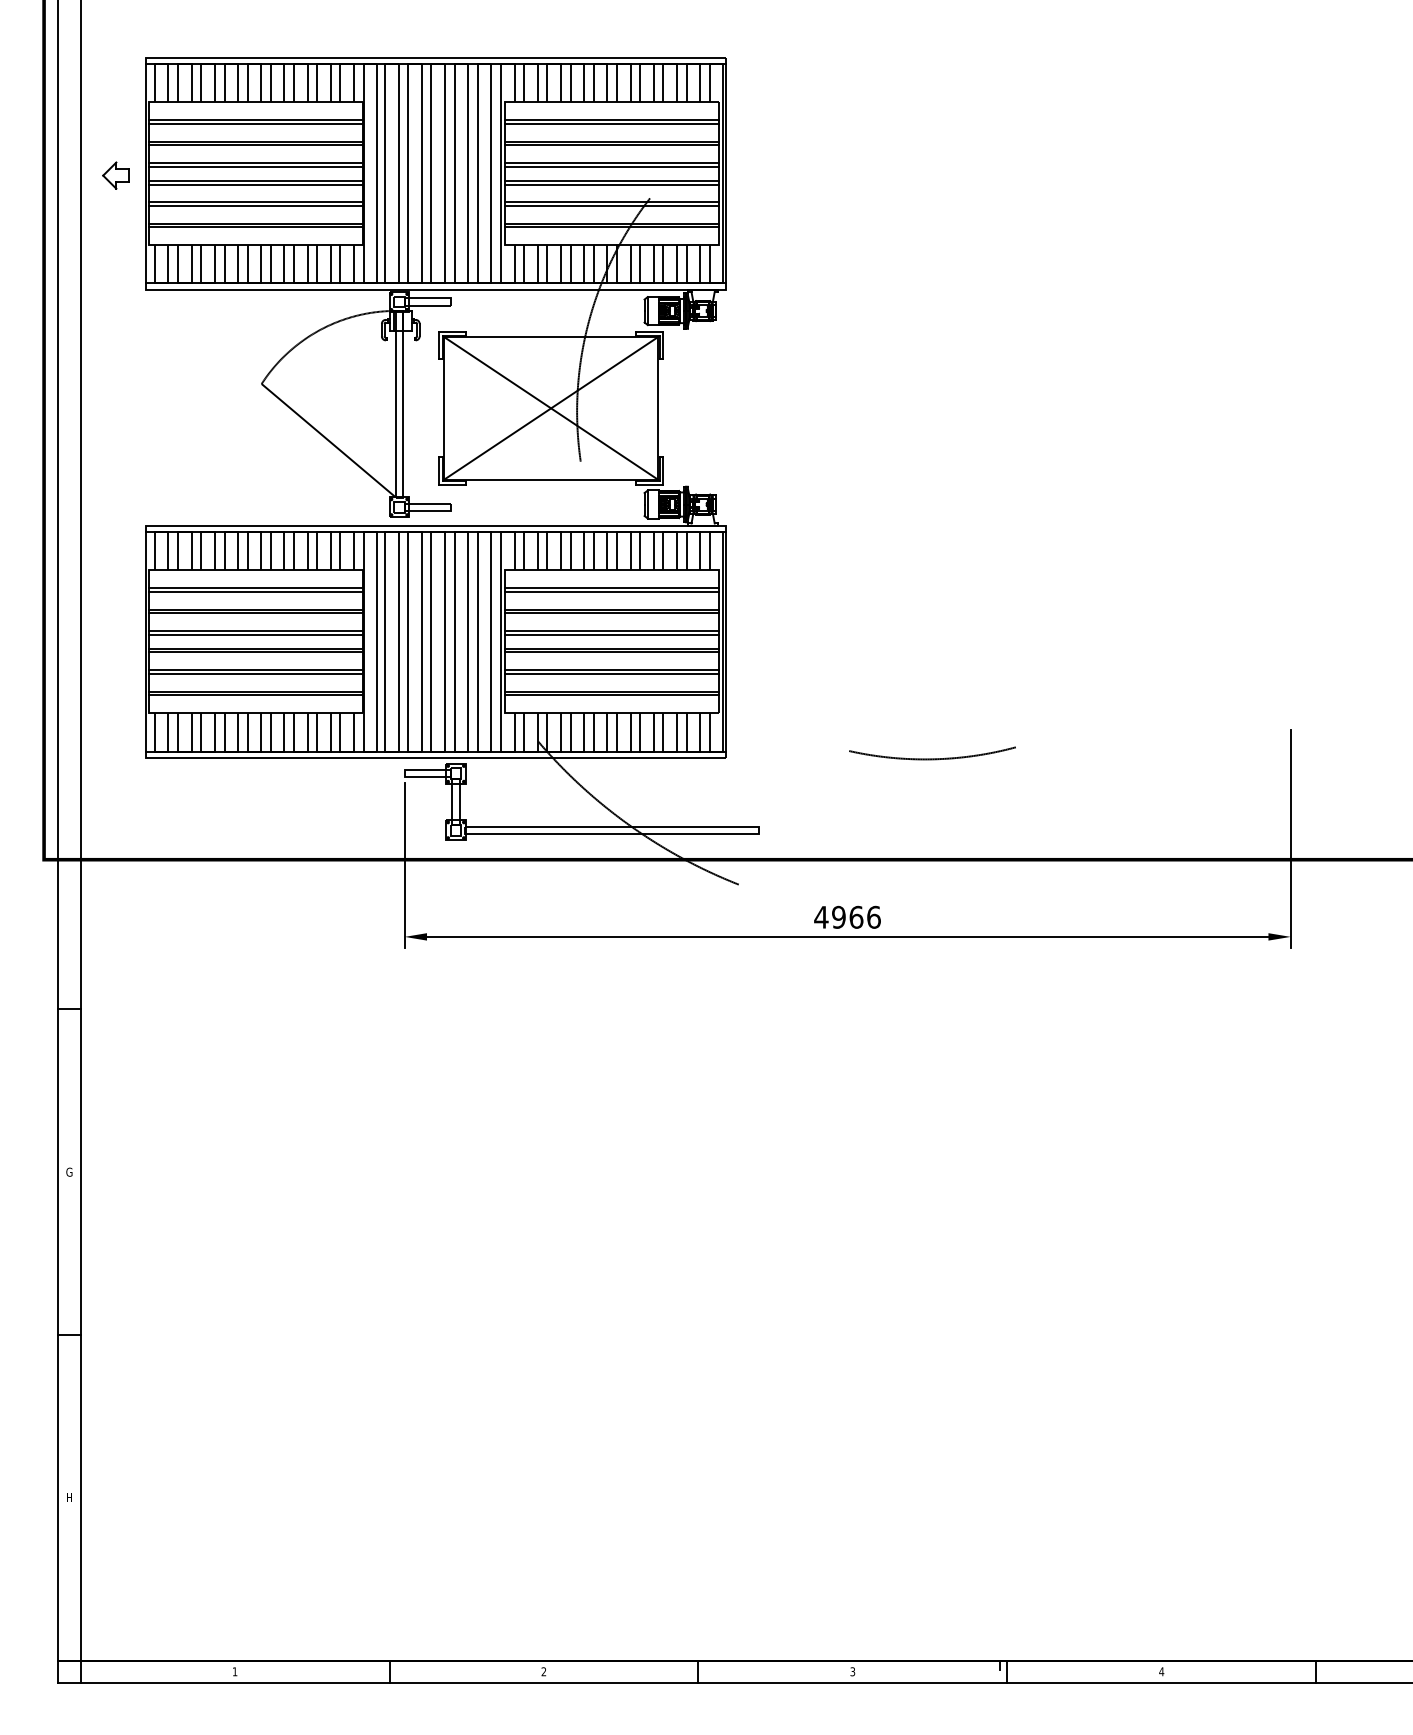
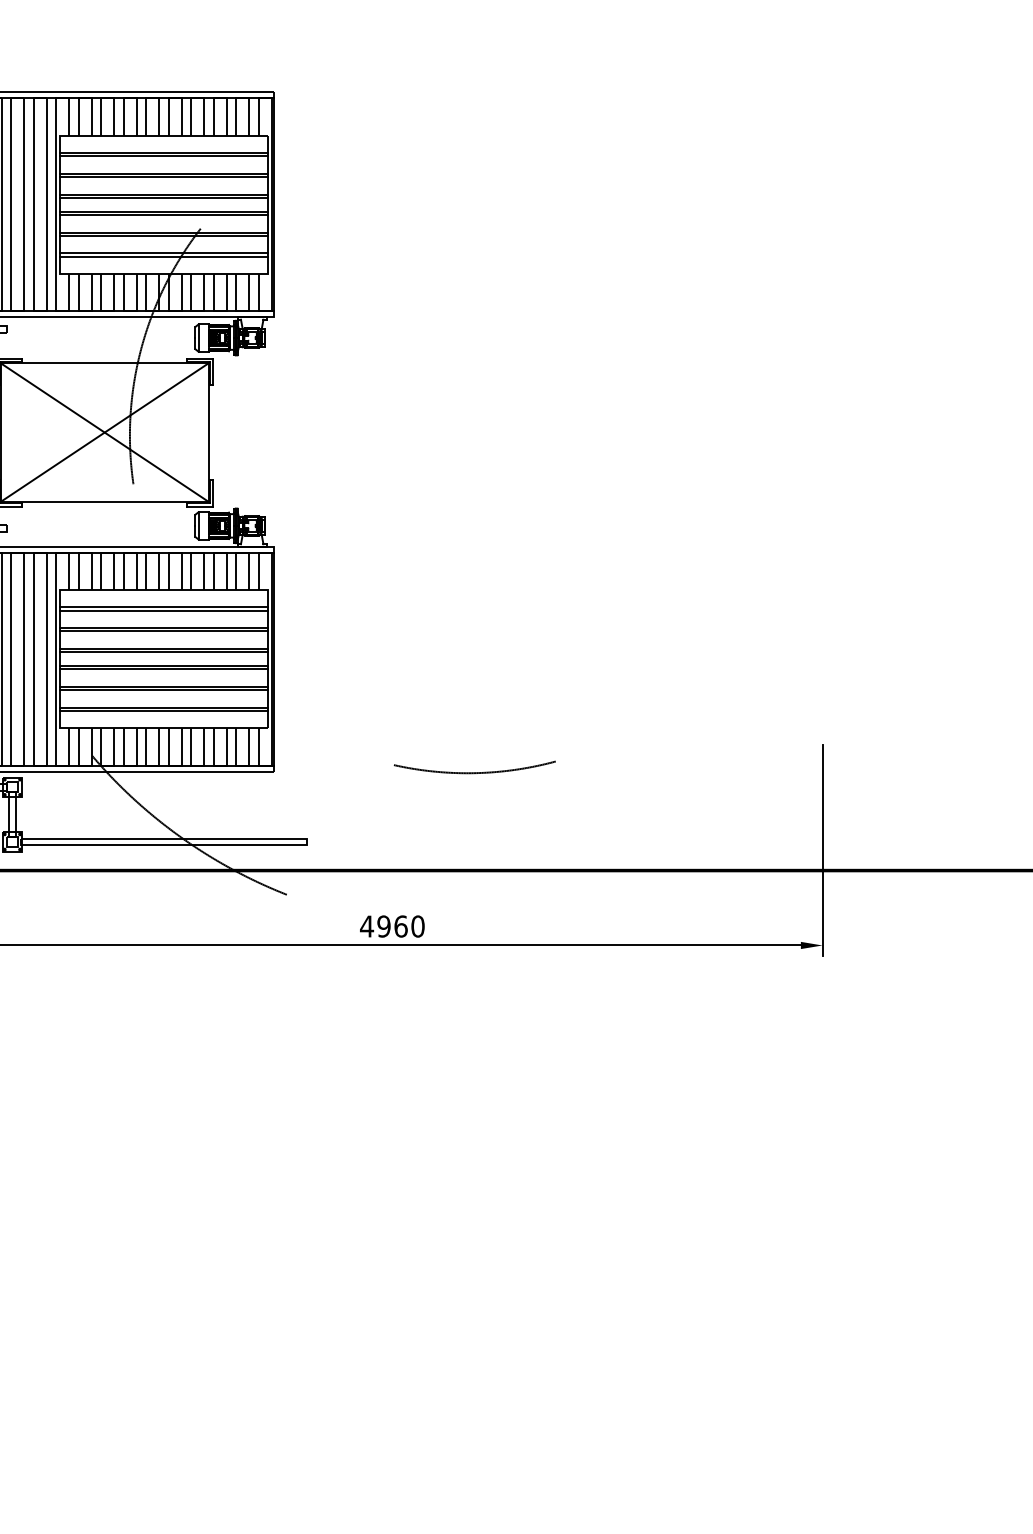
text: (873, 916) -> (417, 925), 4966 -> 4960

